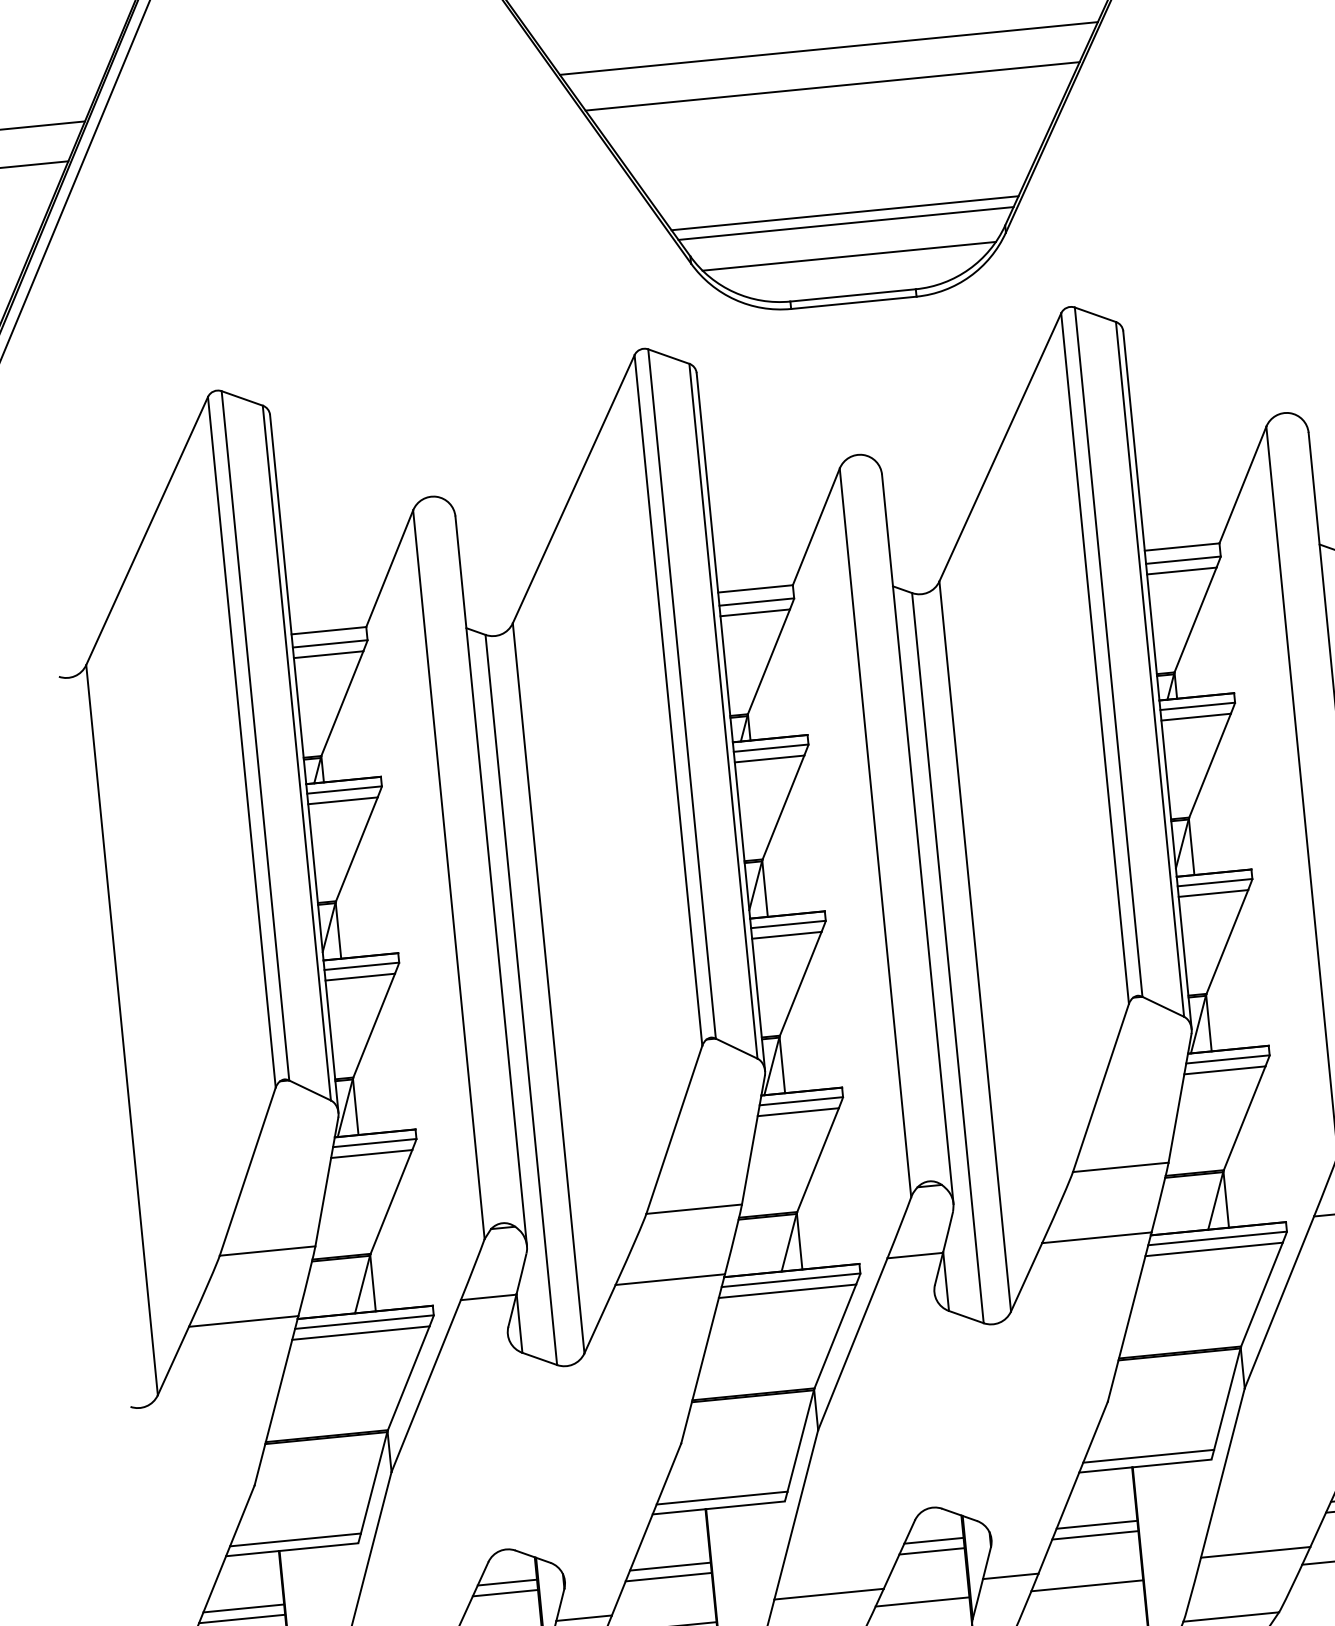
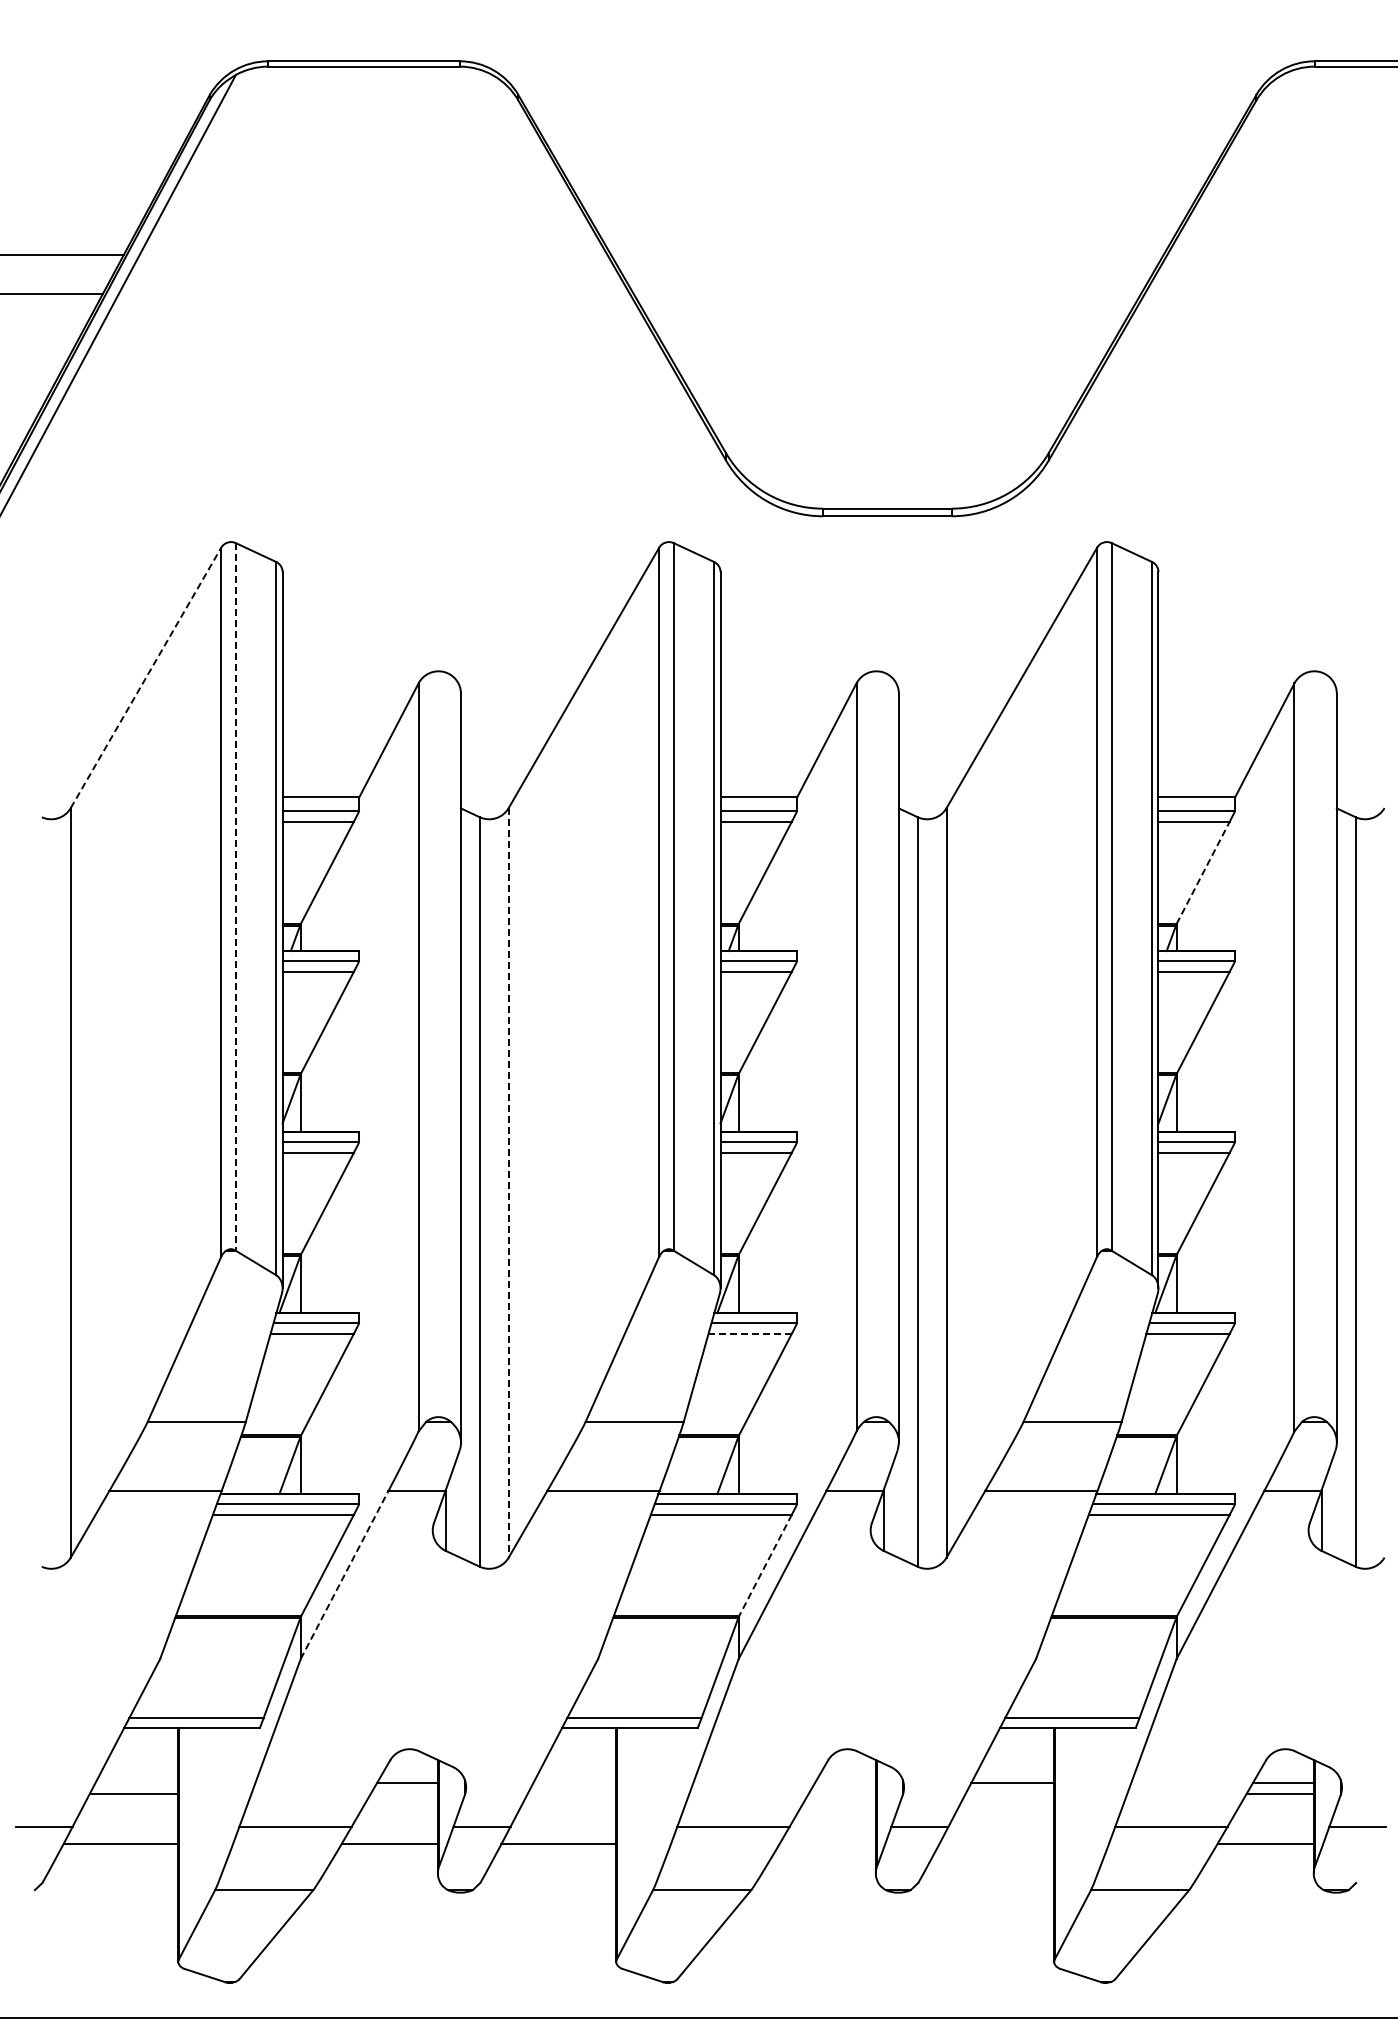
line: (829, 48) -> (887, 255), removed
line: (831, 86) -> (886, 294), removed
line: (845, 213) -> (887, 424), removed
line: (846, 223) -> (887, 434), removed
line: (848, 256) -> (886, 468), removed
line: (147, 530) -> (146, 677), solid -> dashed
line: (1195, 619) -> (1203, 872), solid -> dashed
line: (255, 735) -> (235, 896), solid -> dashed
line: (548, 987) -> (508, 1182), solid -> dashed
line: (798, 1111) -> (750, 1333), solid -> dashed
line: (835, 1336) -> (765, 1565), solid -> dashed
line: (426, 1386) -> (344, 1575), solid -> dashed
line: (1094, 1535) -> (1009, 1793), removed
line: (934, 1541) -> (845, 1783), removed
line: (931, 1551) -> (841, 1793), removed
line: (670, 1567) -> (574, 1783), removed
line: (668, 1577) -> (571, 1793), removed
line: (1087, 1586) -> (996, 1844), removed
line: (505, 1593) -> (404, 1793), removed
line: (922, 1602) -> (827, 1844), removed
line: (243, 1608) -> (136, 1783), removed

